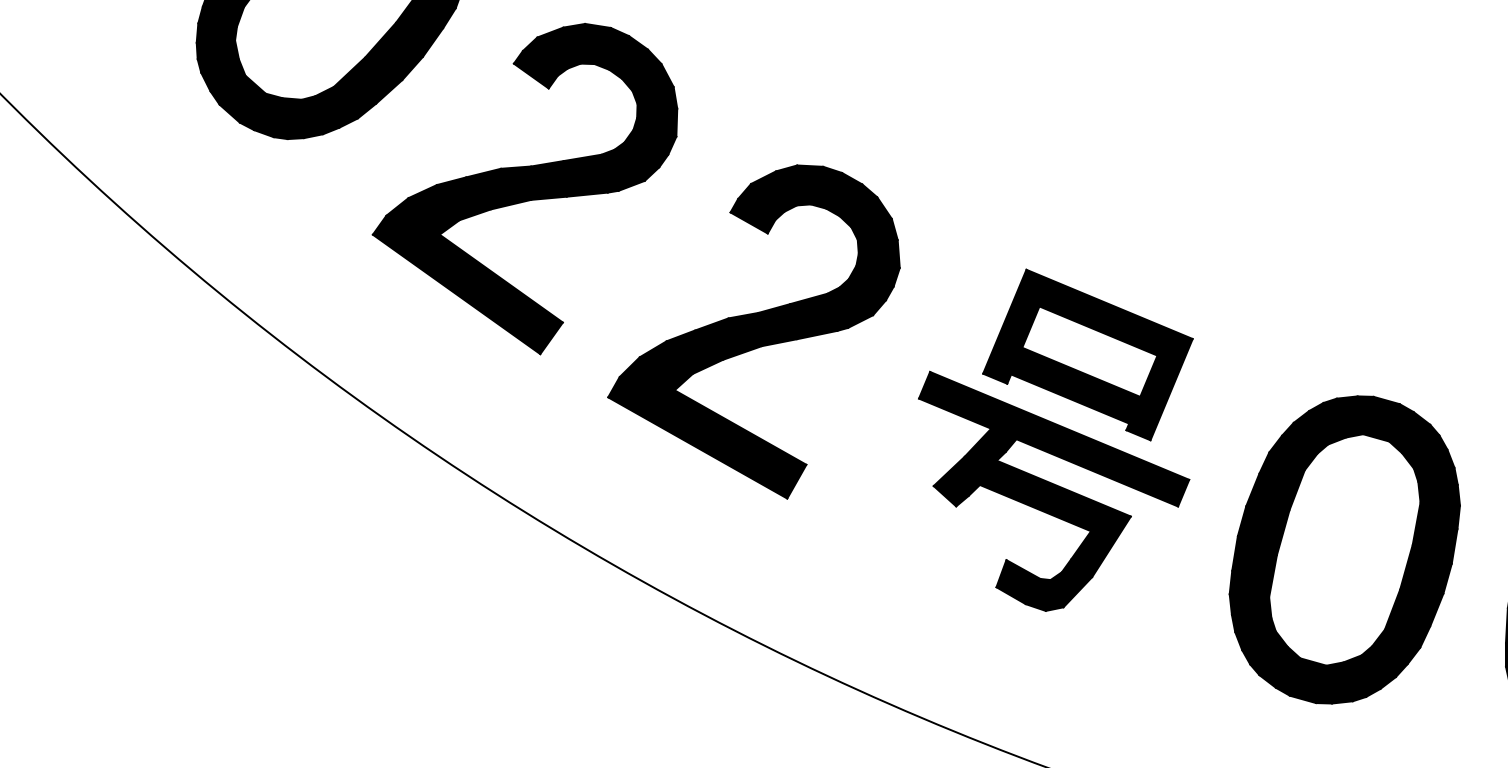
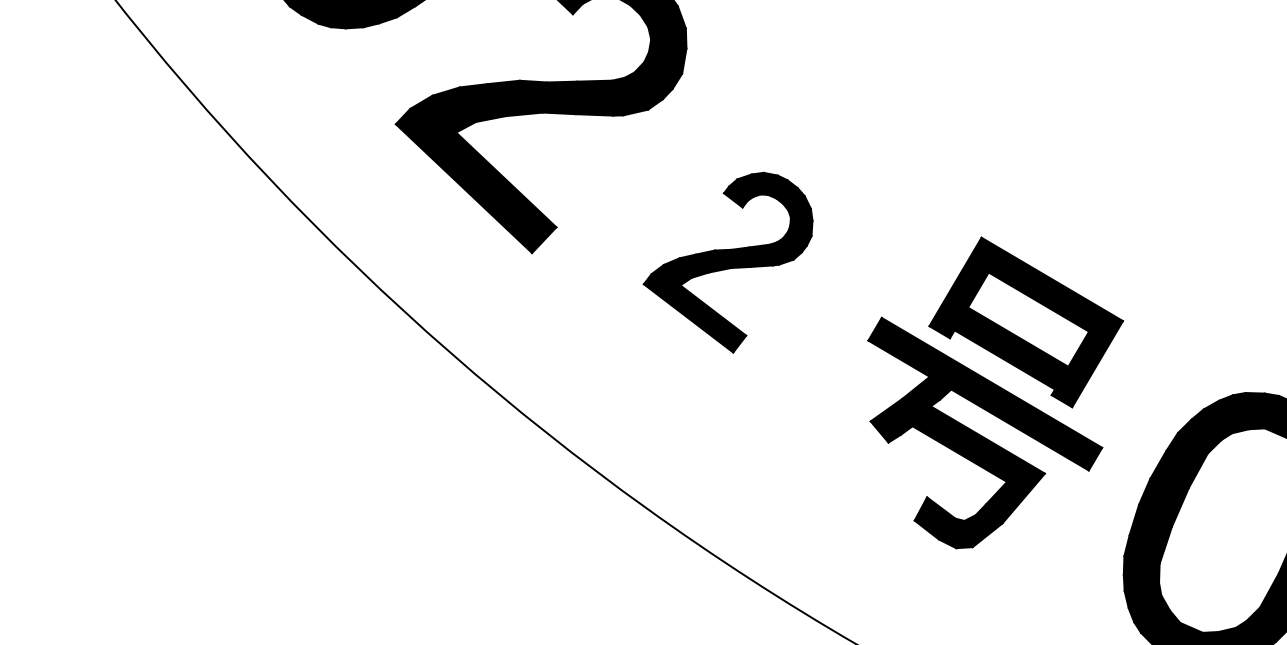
part: (753, 331) -> (727, 259), size x0.6

